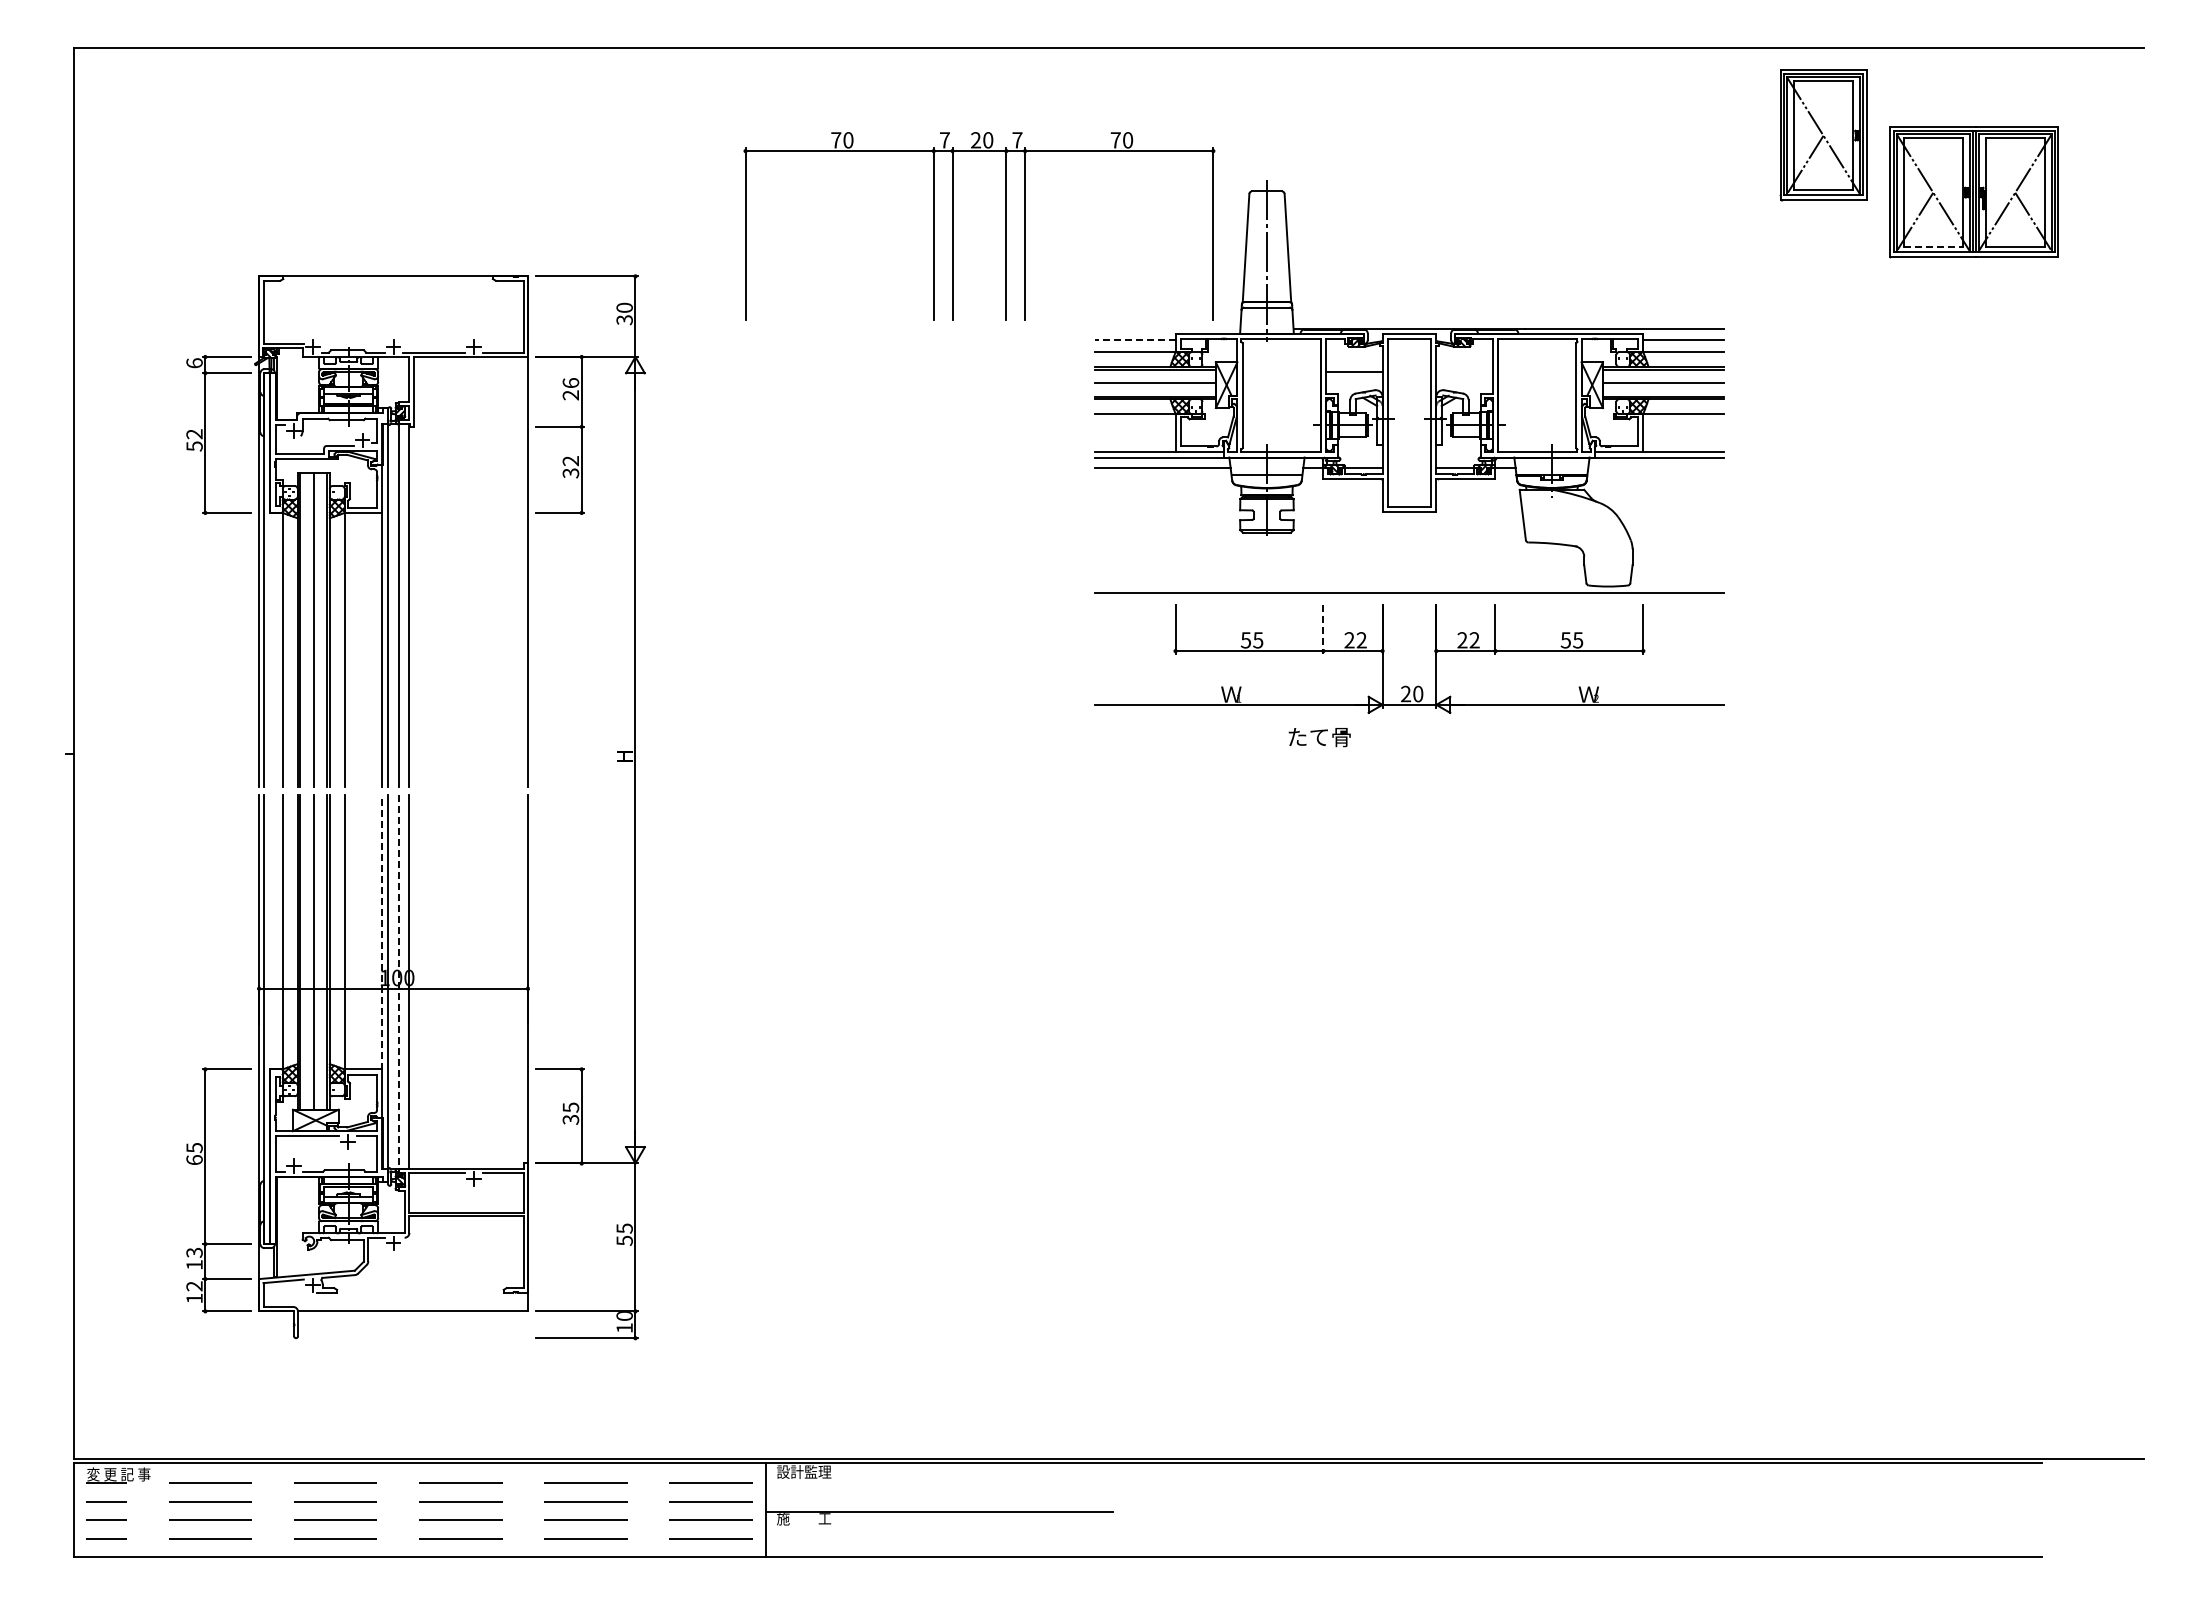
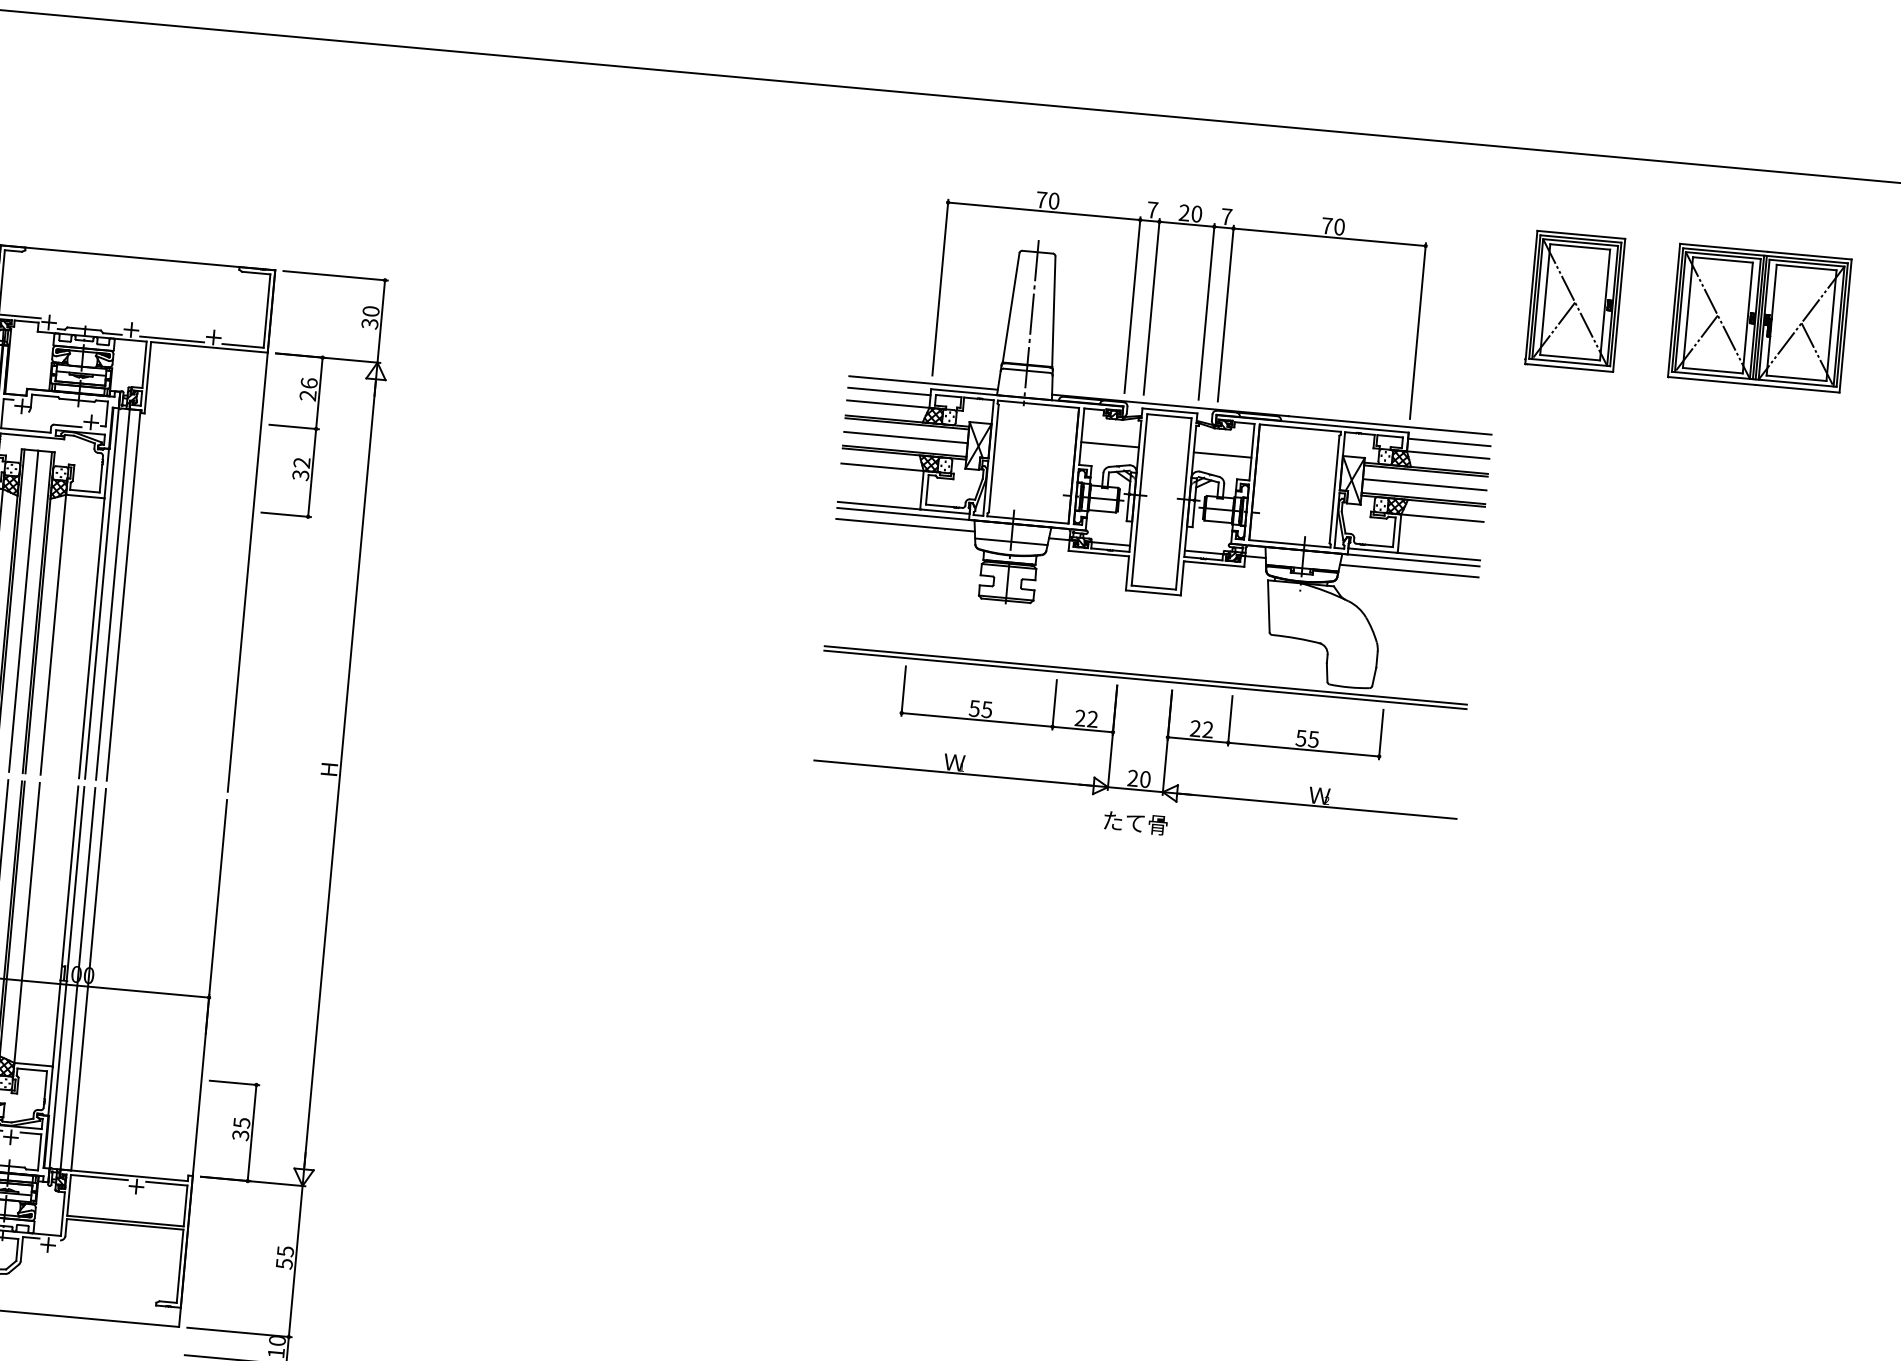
part: (1823, 135) -> (1575, 302), moved
part: (953, 226) -> (1153, 298), moved
line: (1933, 246) -> (1713, 370), dashed -> solid
line: (1167, 328) -> (923, 382), added
line: (1134, 339) -> (888, 391), dashed -> solid
line: (1464, 372) -> (1222, 455), added
line: (1655, 468) -> (1408, 571), added
line: (1408, 597) -> (1144, 679), added
line: (1323, 630) -> (1054, 705), dashed -> solid
text: (1319, 737) -> (1135, 823), moved
line: (382, 932) -> (65, 926), dashed -> solid
line: (398, 982) -> (77, 979), dashed -> solid

